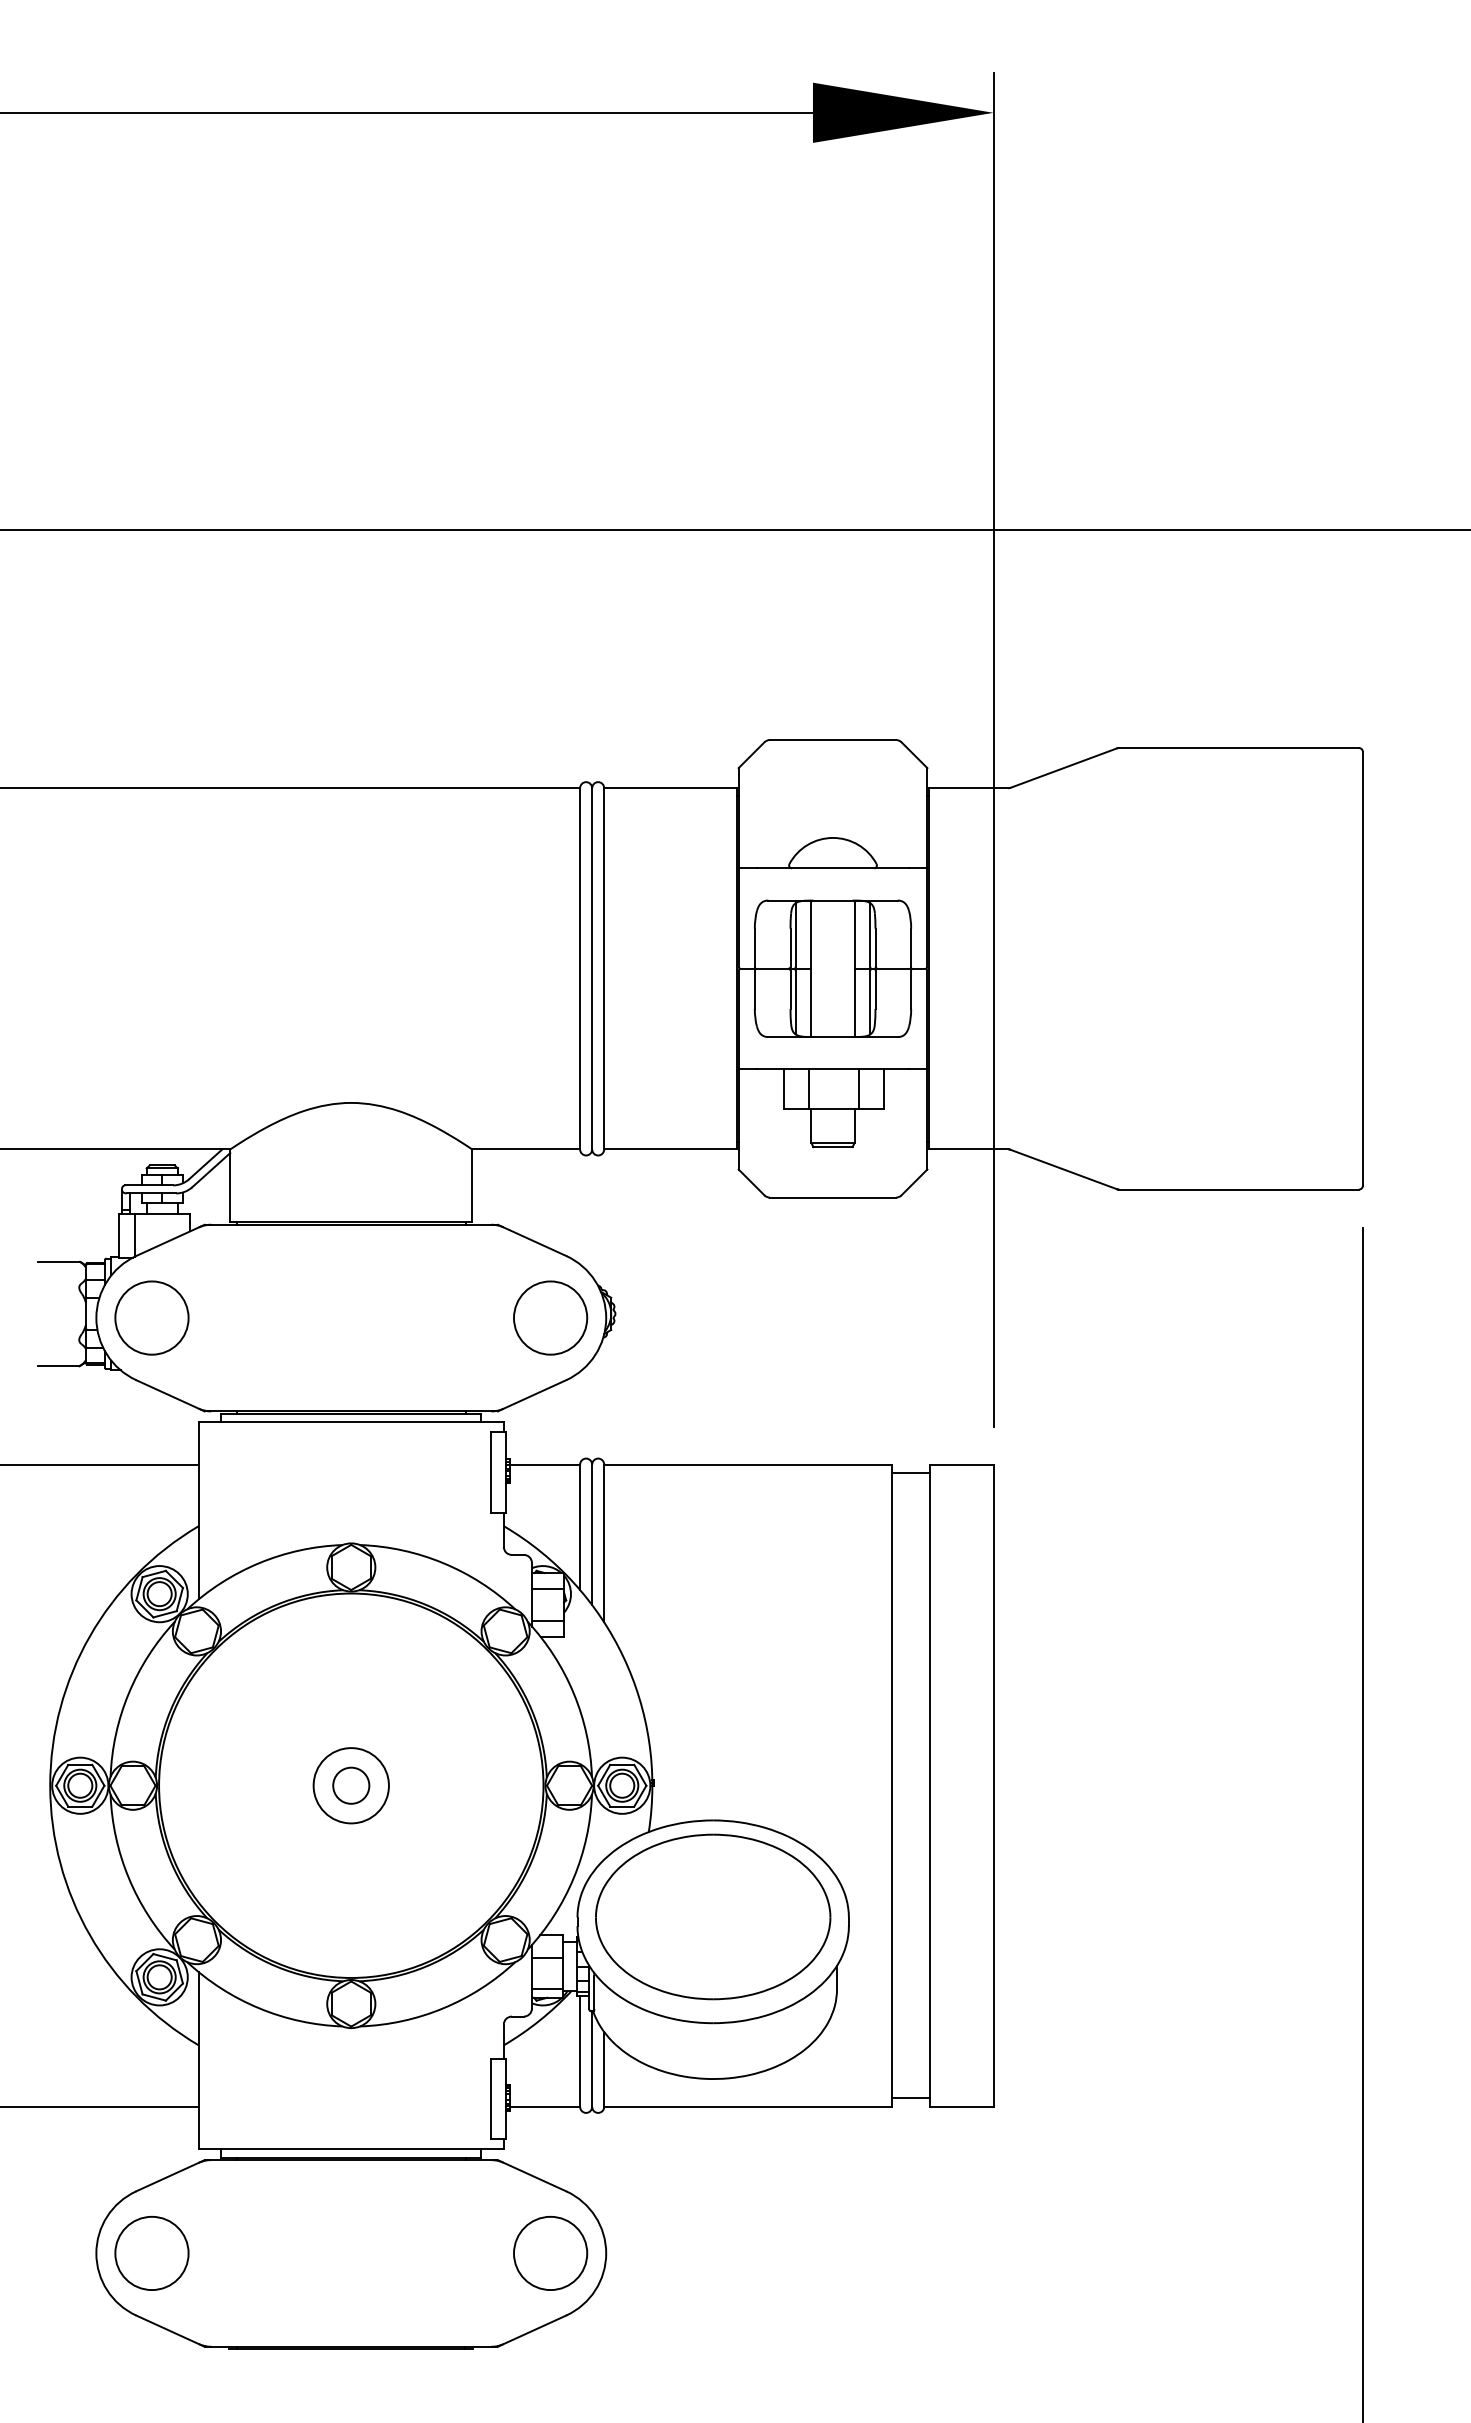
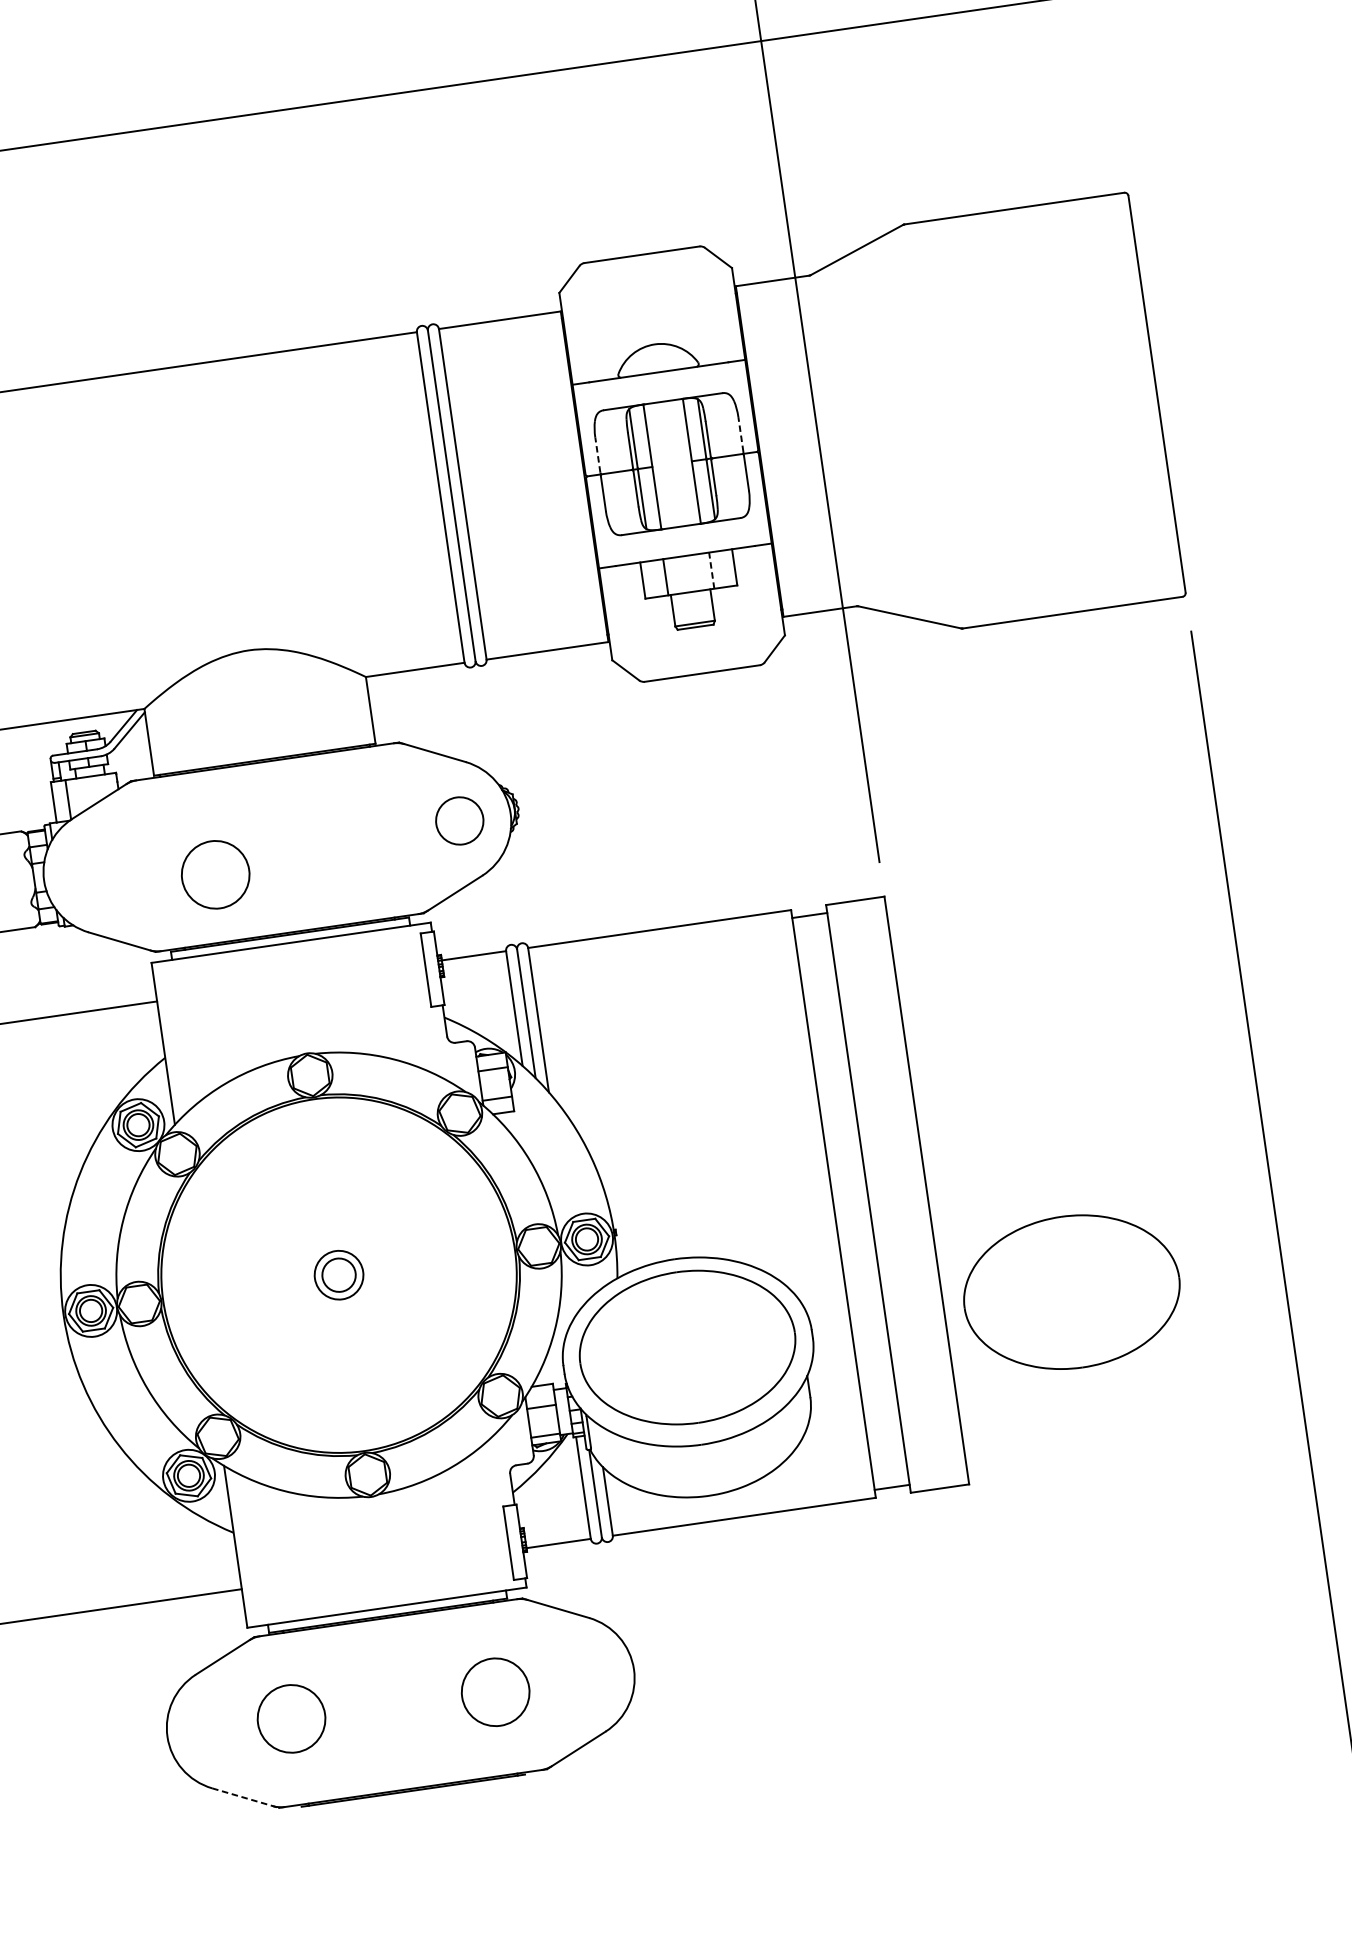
line: (754, 947) -> (597, 455), solid -> dashed
line: (911, 947) -> (741, 434), solid -> dashed
line: (858, 1088) -> (711, 570), solid -> dashed
circle: (151, 1317) -> (215, 874), moved
circle: (550, 1317) -> (459, 820), size x0.7
circle: (350, 1785) -> (338, 1275), size x0.7
part: (1133, 1916) -> (1072, 1291), added
circle: (550, 2252) -> (495, 1691), moved
circle: (151, 2253) -> (291, 1719), moved
line: (170, 2331) -> (245, 1798), solid -> dashed

